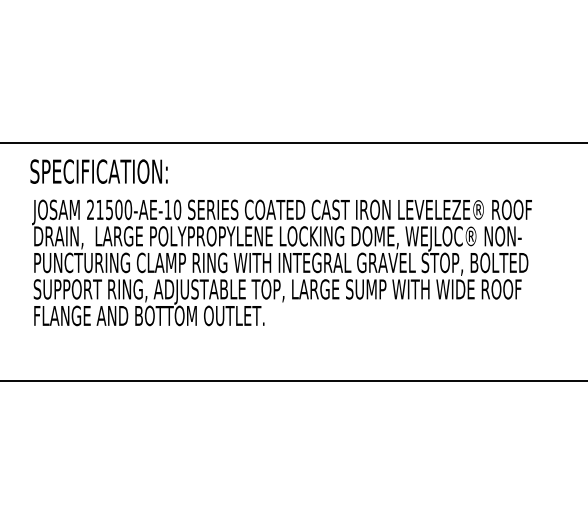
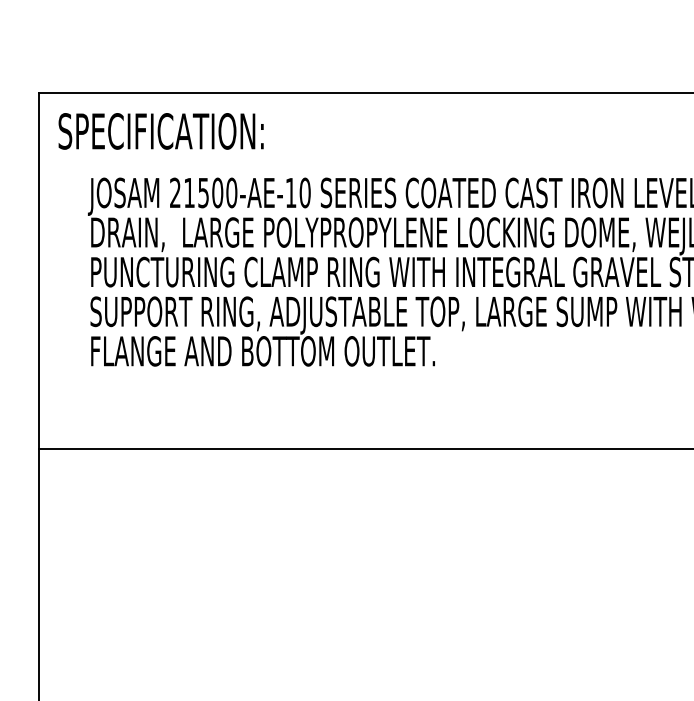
text: (98, 171) -> (160, 131), moved

